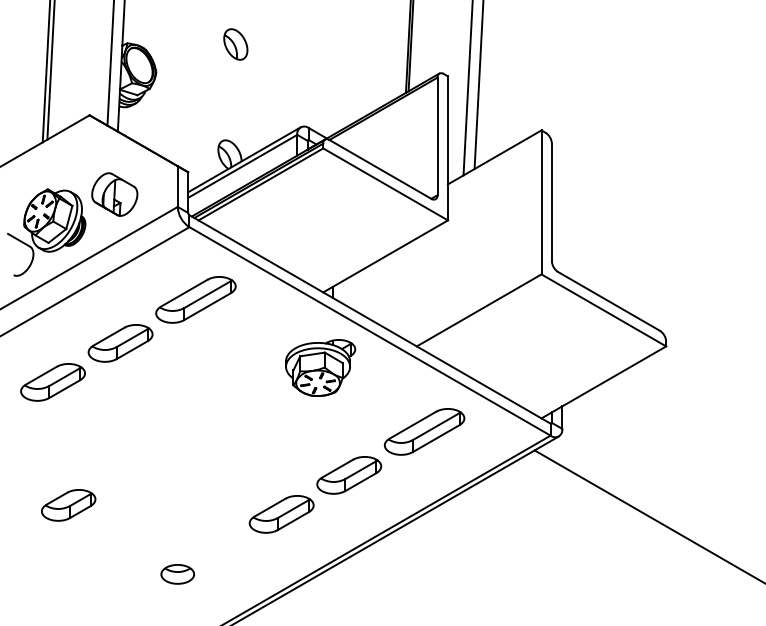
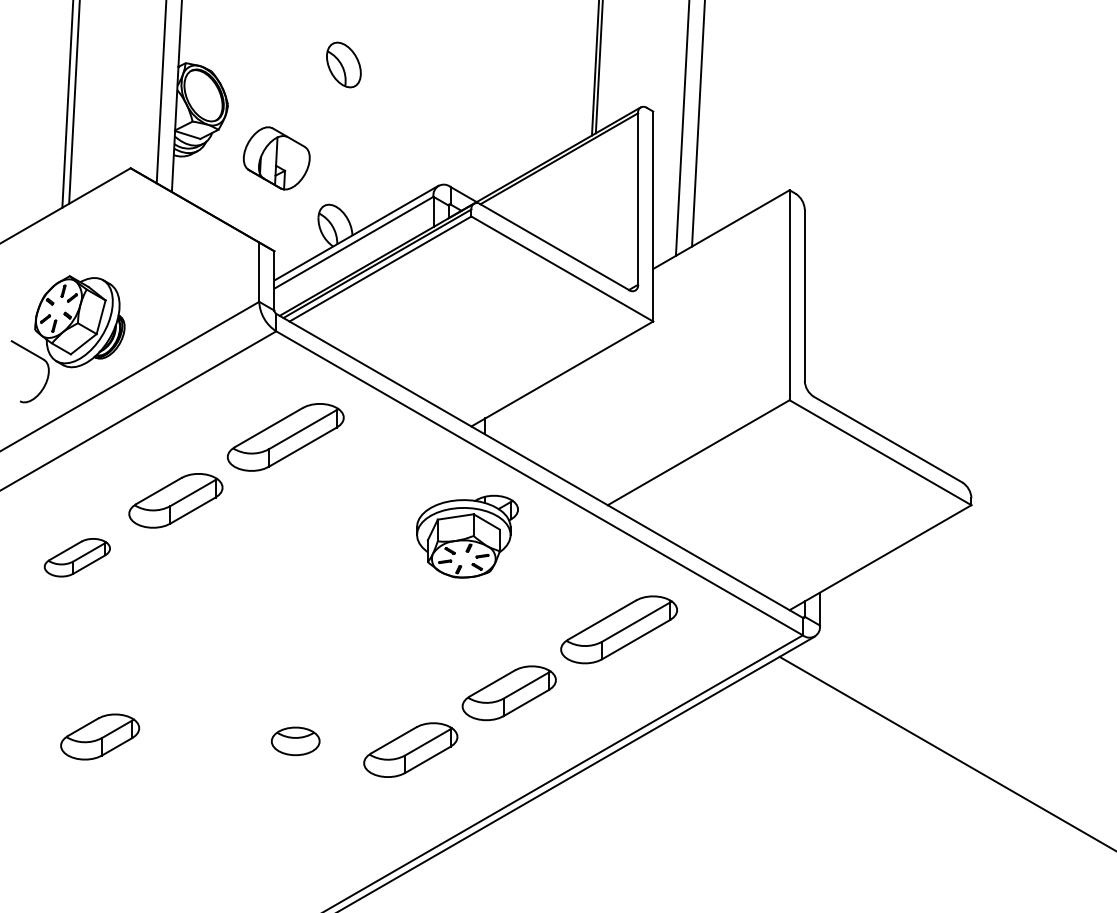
part: (114, 194) -> (276, 158), moved
part: (52, 382) -> (76, 557), size x0.7
part: (177, 574) -> (295, 741), moved

